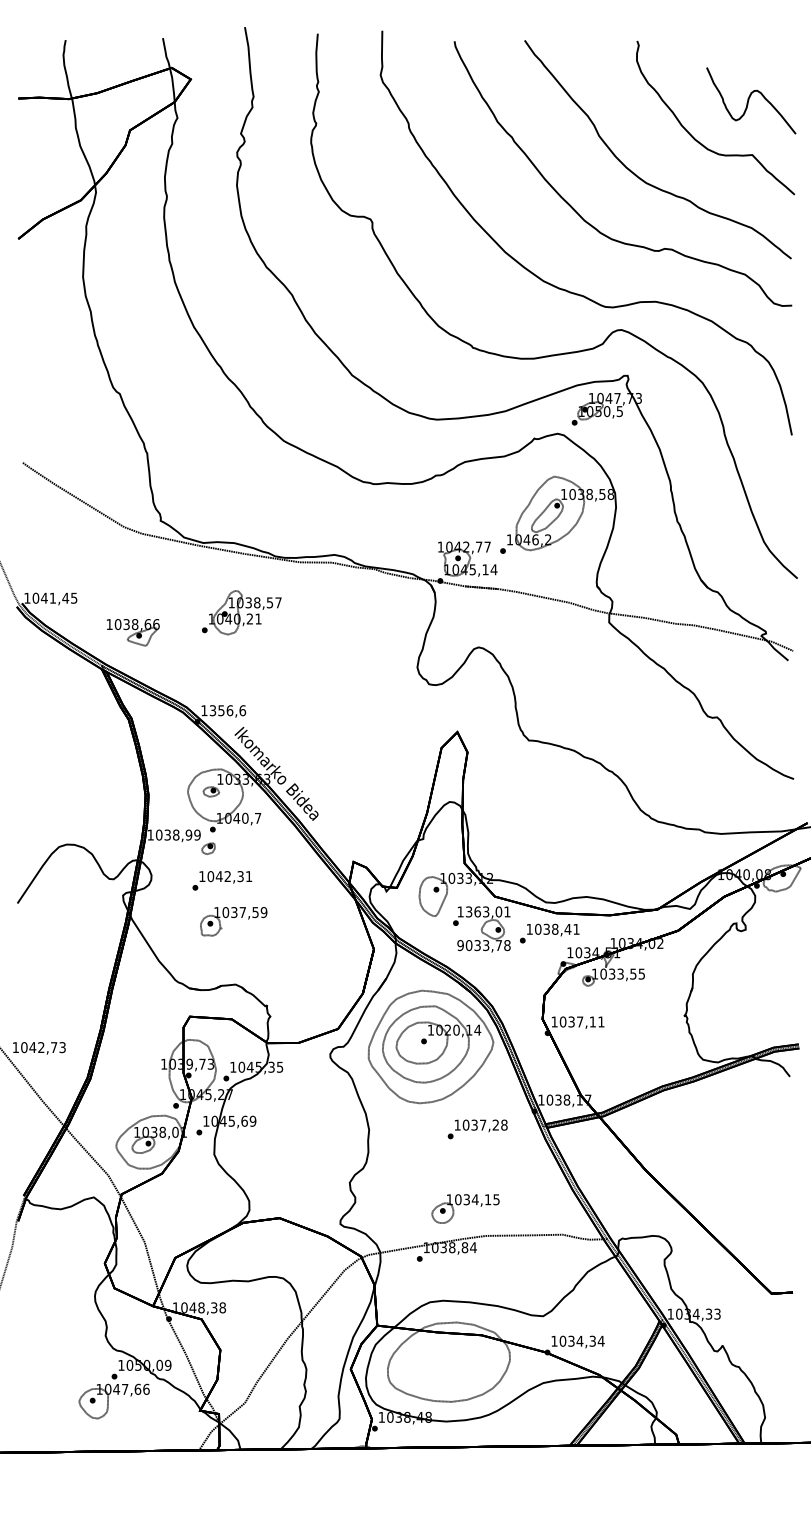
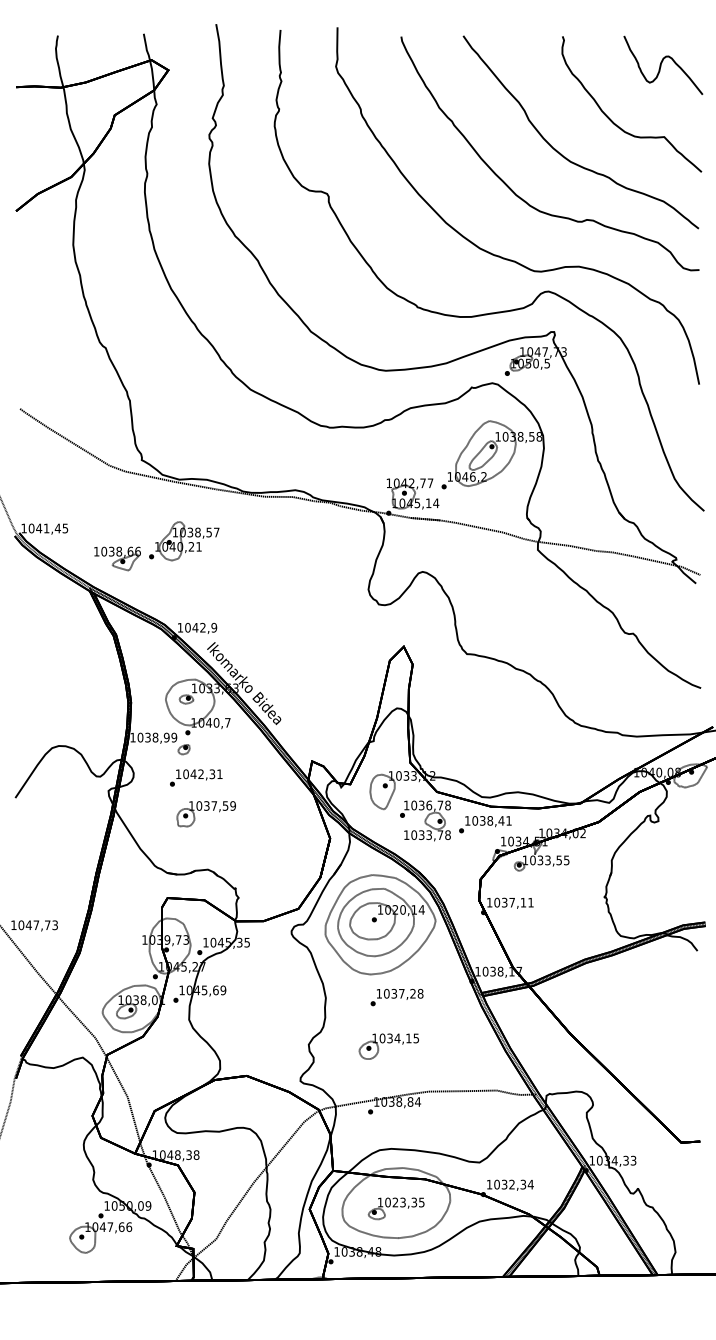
curve: (749, 100) -> (661, 65), moved
part: (241, 612) -> (184, 541), moved
text: (227, 710) -> (200, 627), 1356,6 -> 1042,9
text: (487, 911) -> (430, 805), 1363,01 -> 1036,78
text: (460, 945) -> (406, 835), 9033,78 -> 1033,78
text: (41, 1047) -> (36, 925), 1042,73 -> 1047,73
text: (477, 1129) -> (396, 997), moved
part: (465, 1208) -> (388, 1046), moved
text: (579, 1340) -> (511, 1183), 1034,34 -> 1032,34
part: (448, 1368) -> (395, 1208), added

